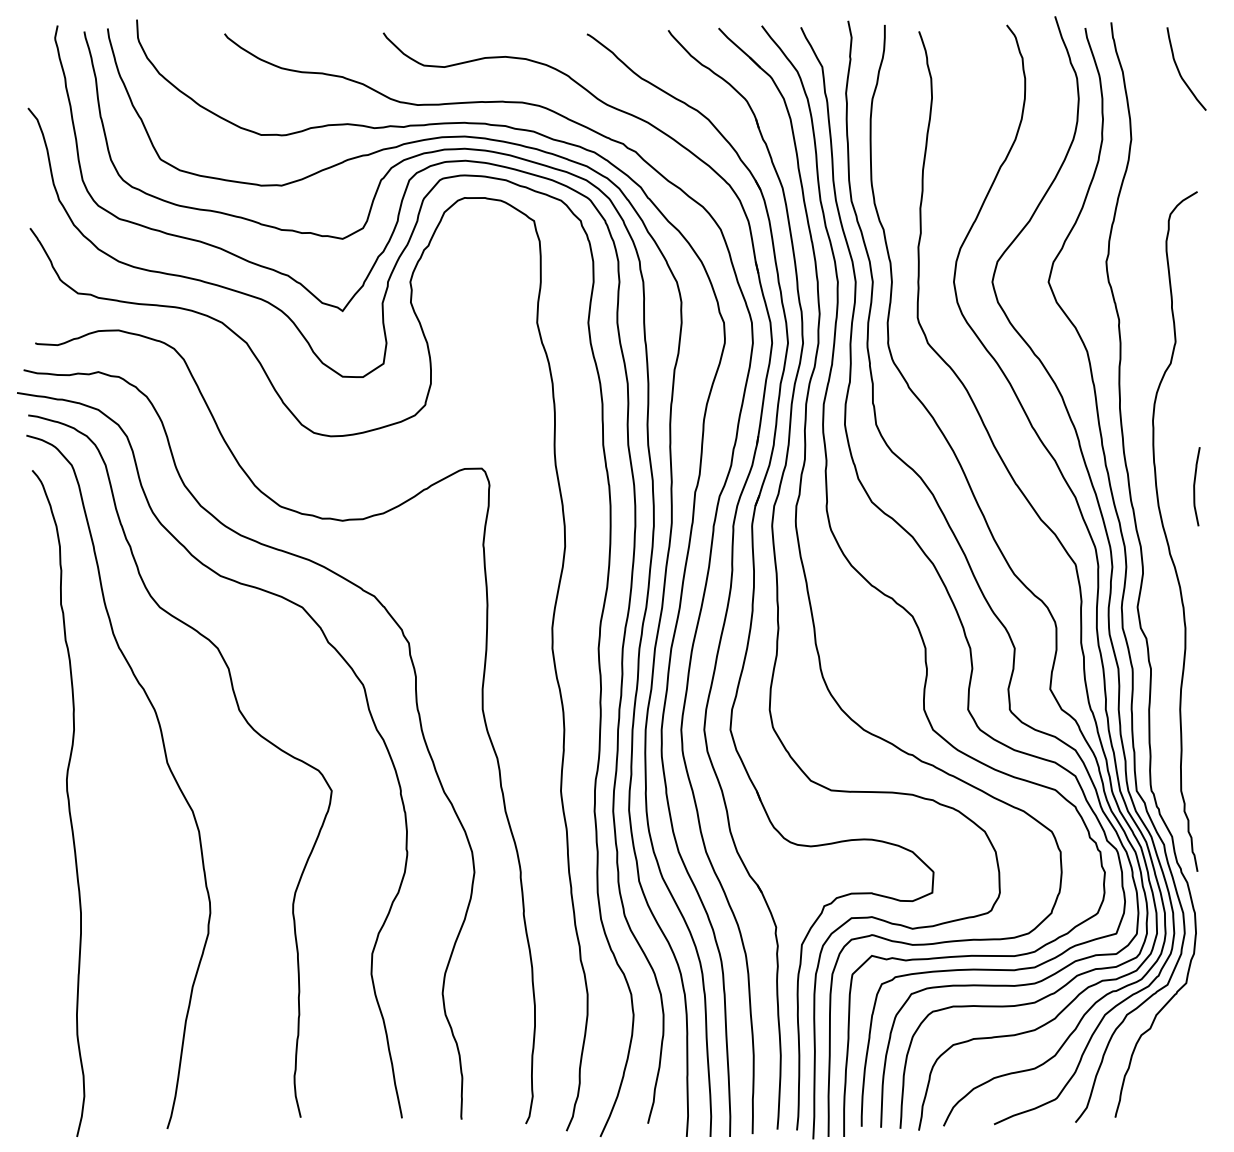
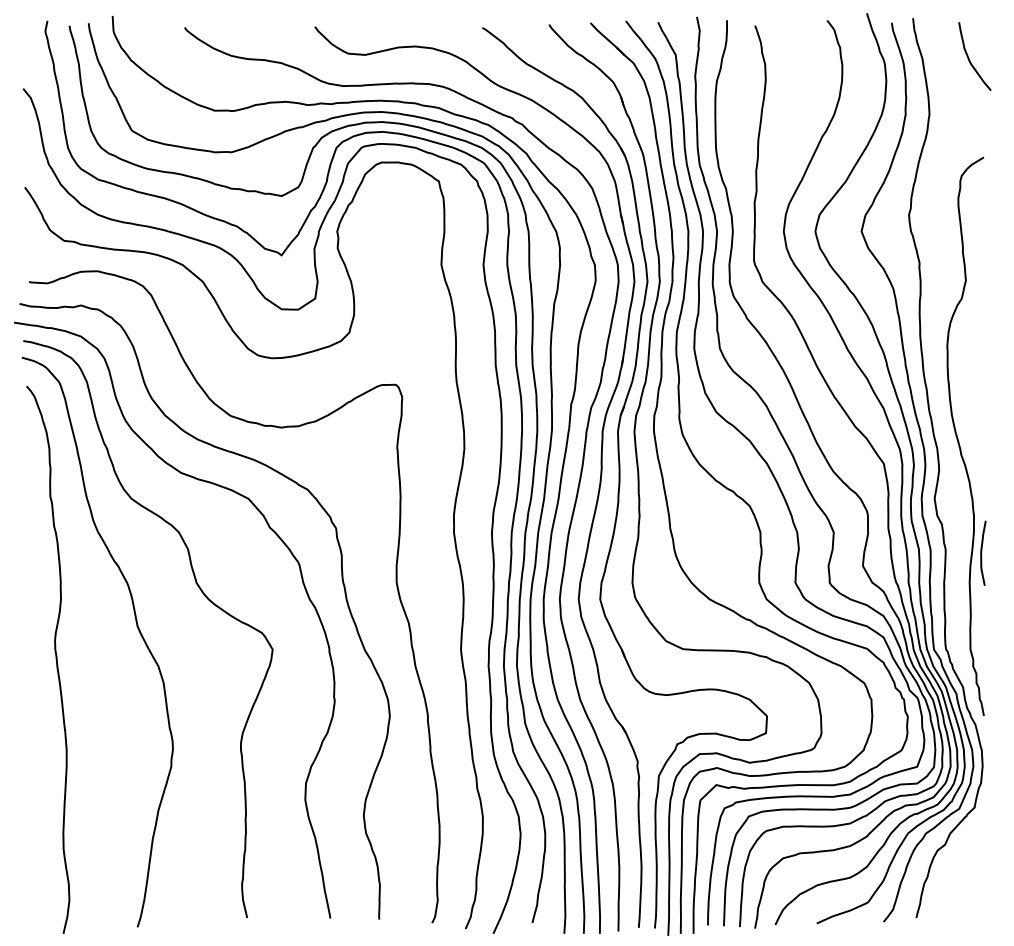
curve: (1195, 485) -> (982, 552), moved

